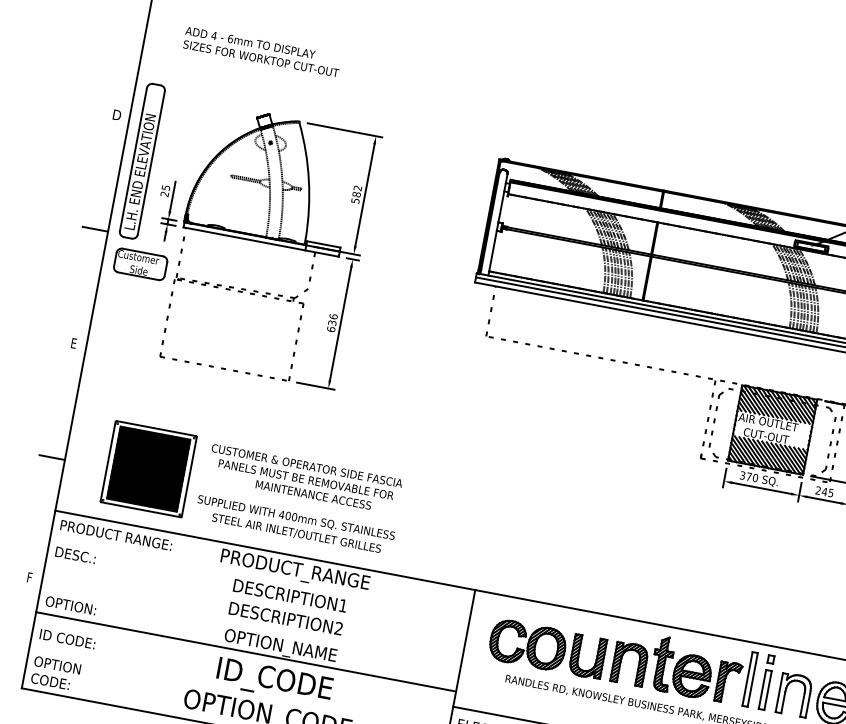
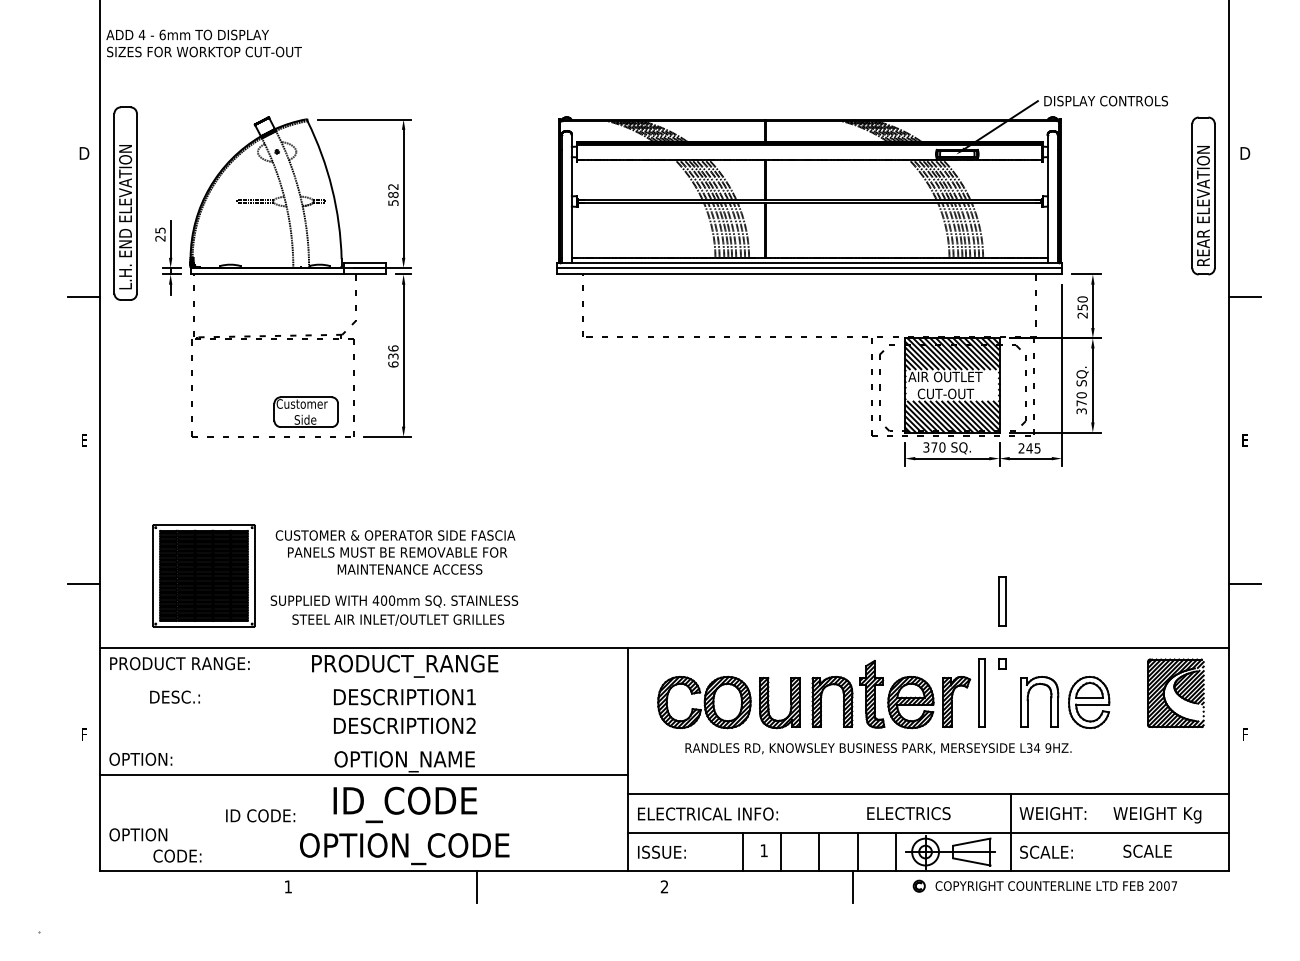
text: (261, 51) -> (203, 43), moved
part: (140, 263) -> (305, 411), moved
text: (75, 554) -> (174, 696), moved
text: (67, 638) -> (260, 815), moved
text: (50, 681) -> (177, 855), moved
part: (764, 689) -> (1002, 601), moved

